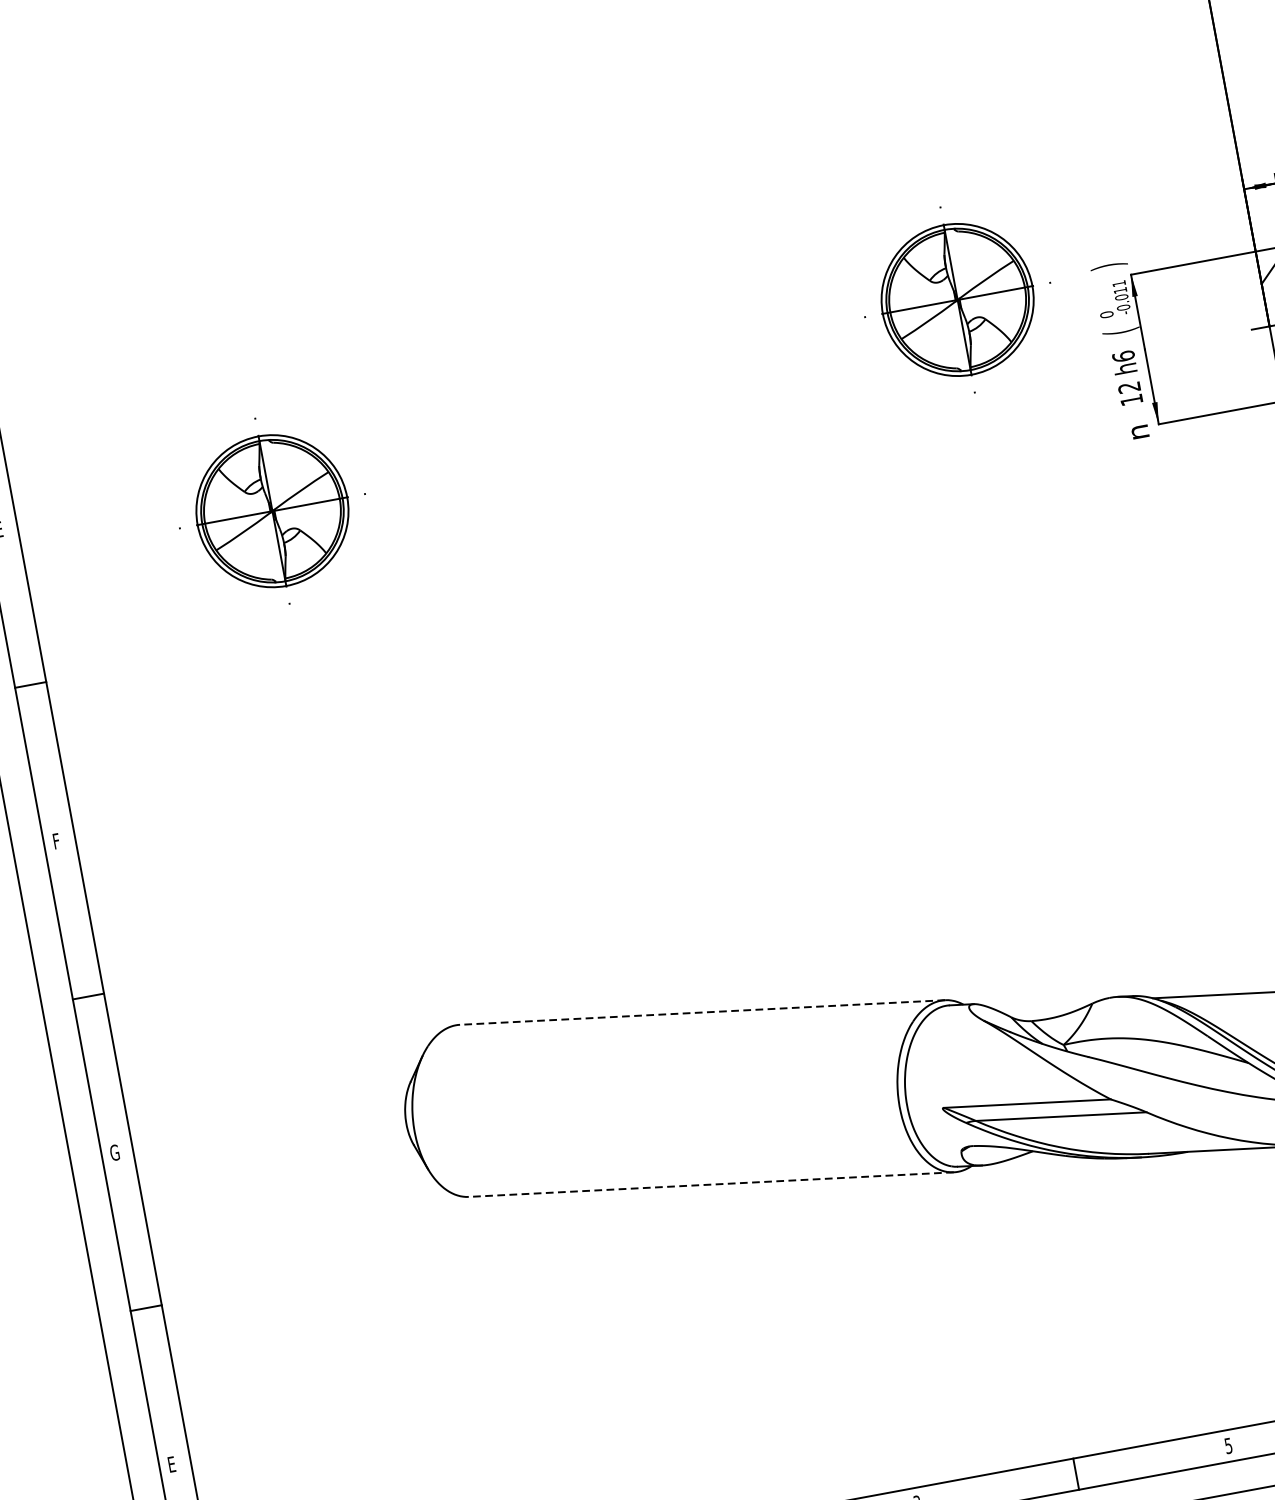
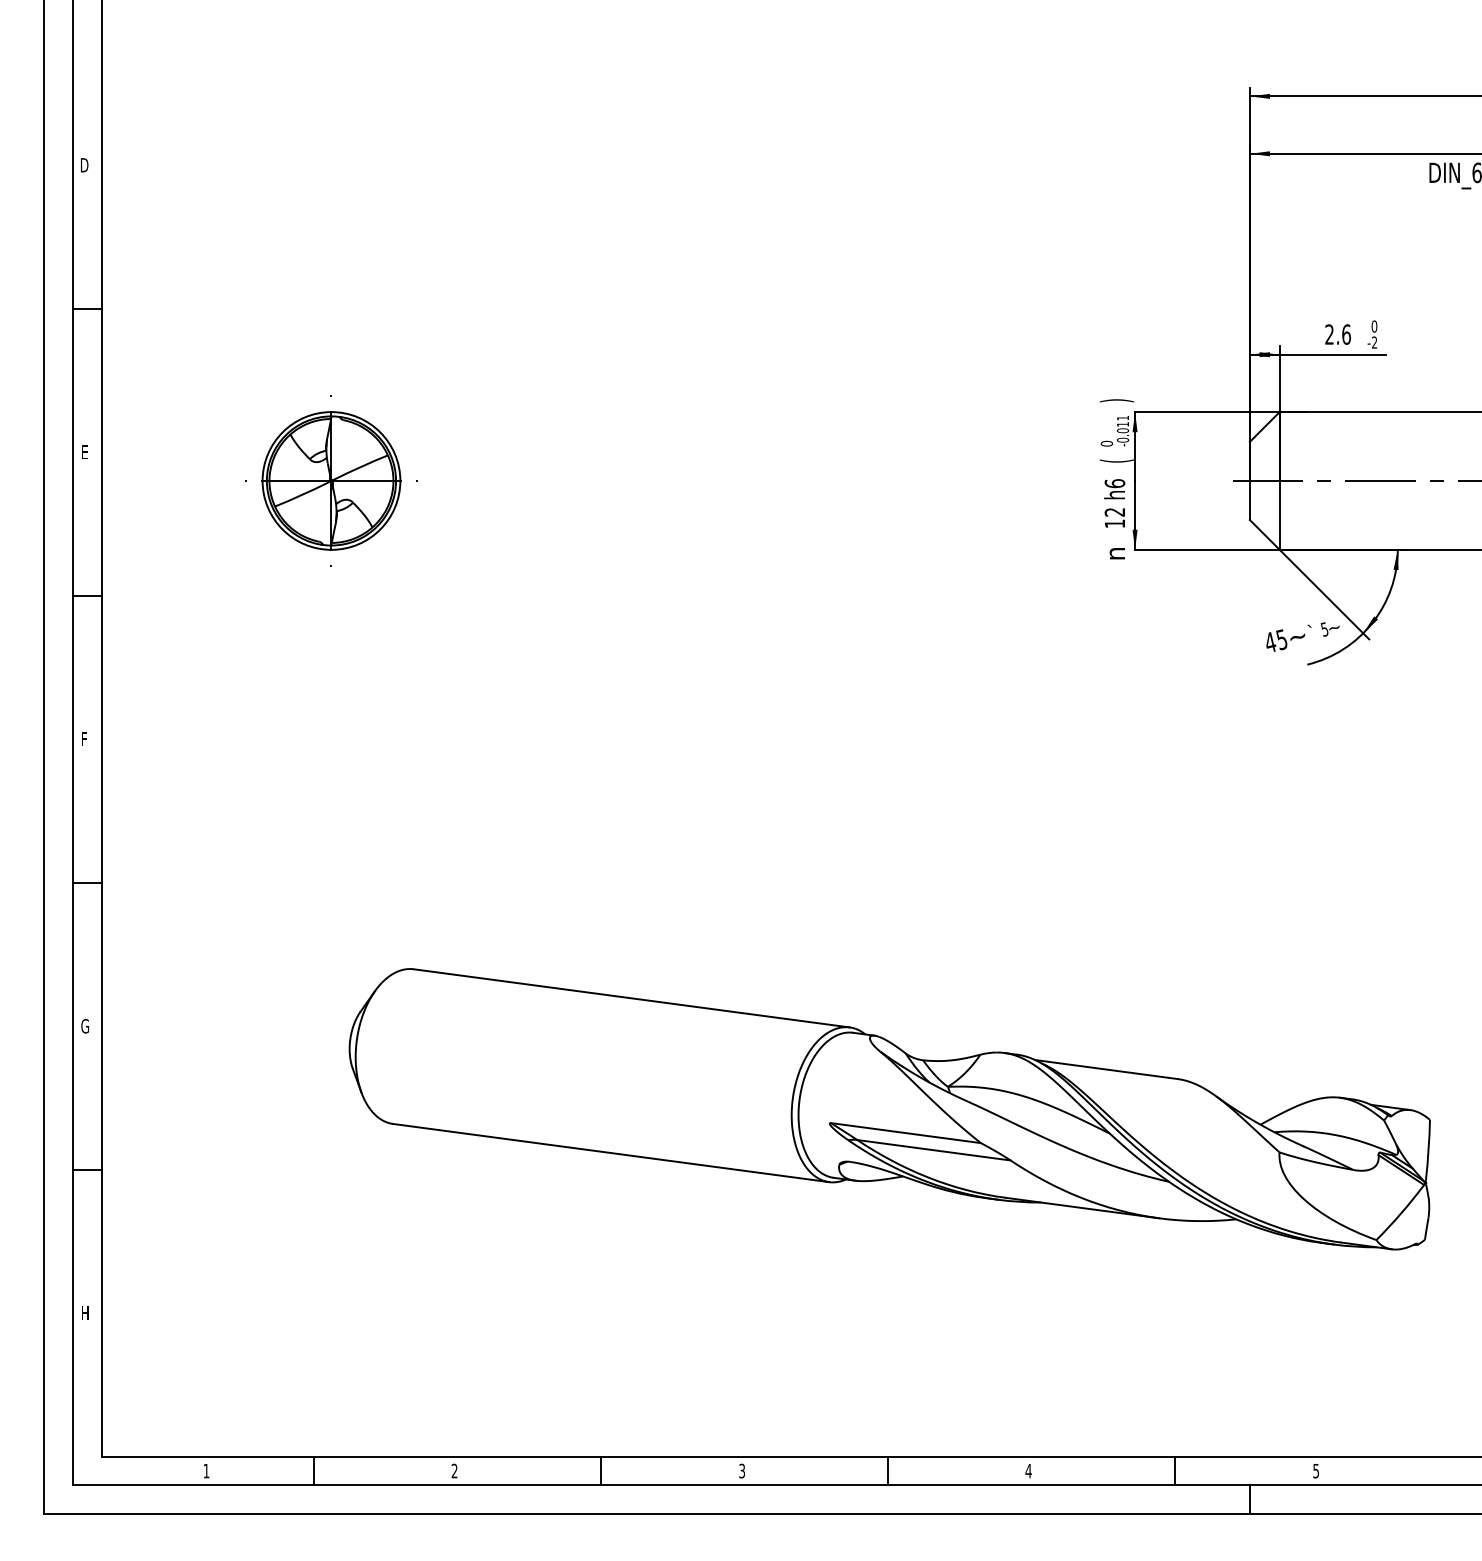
part: (957, 299) -> (976, 405), removed
line: (702, 1012) -> (631, 998), dashed -> solid
line: (711, 1185) -> (611, 1153), dashed -> solid
text: (1228, 1446) -> (1028, 1471), 5 -> 4
text: (172, 1463) -> (85, 1312), E -> H

